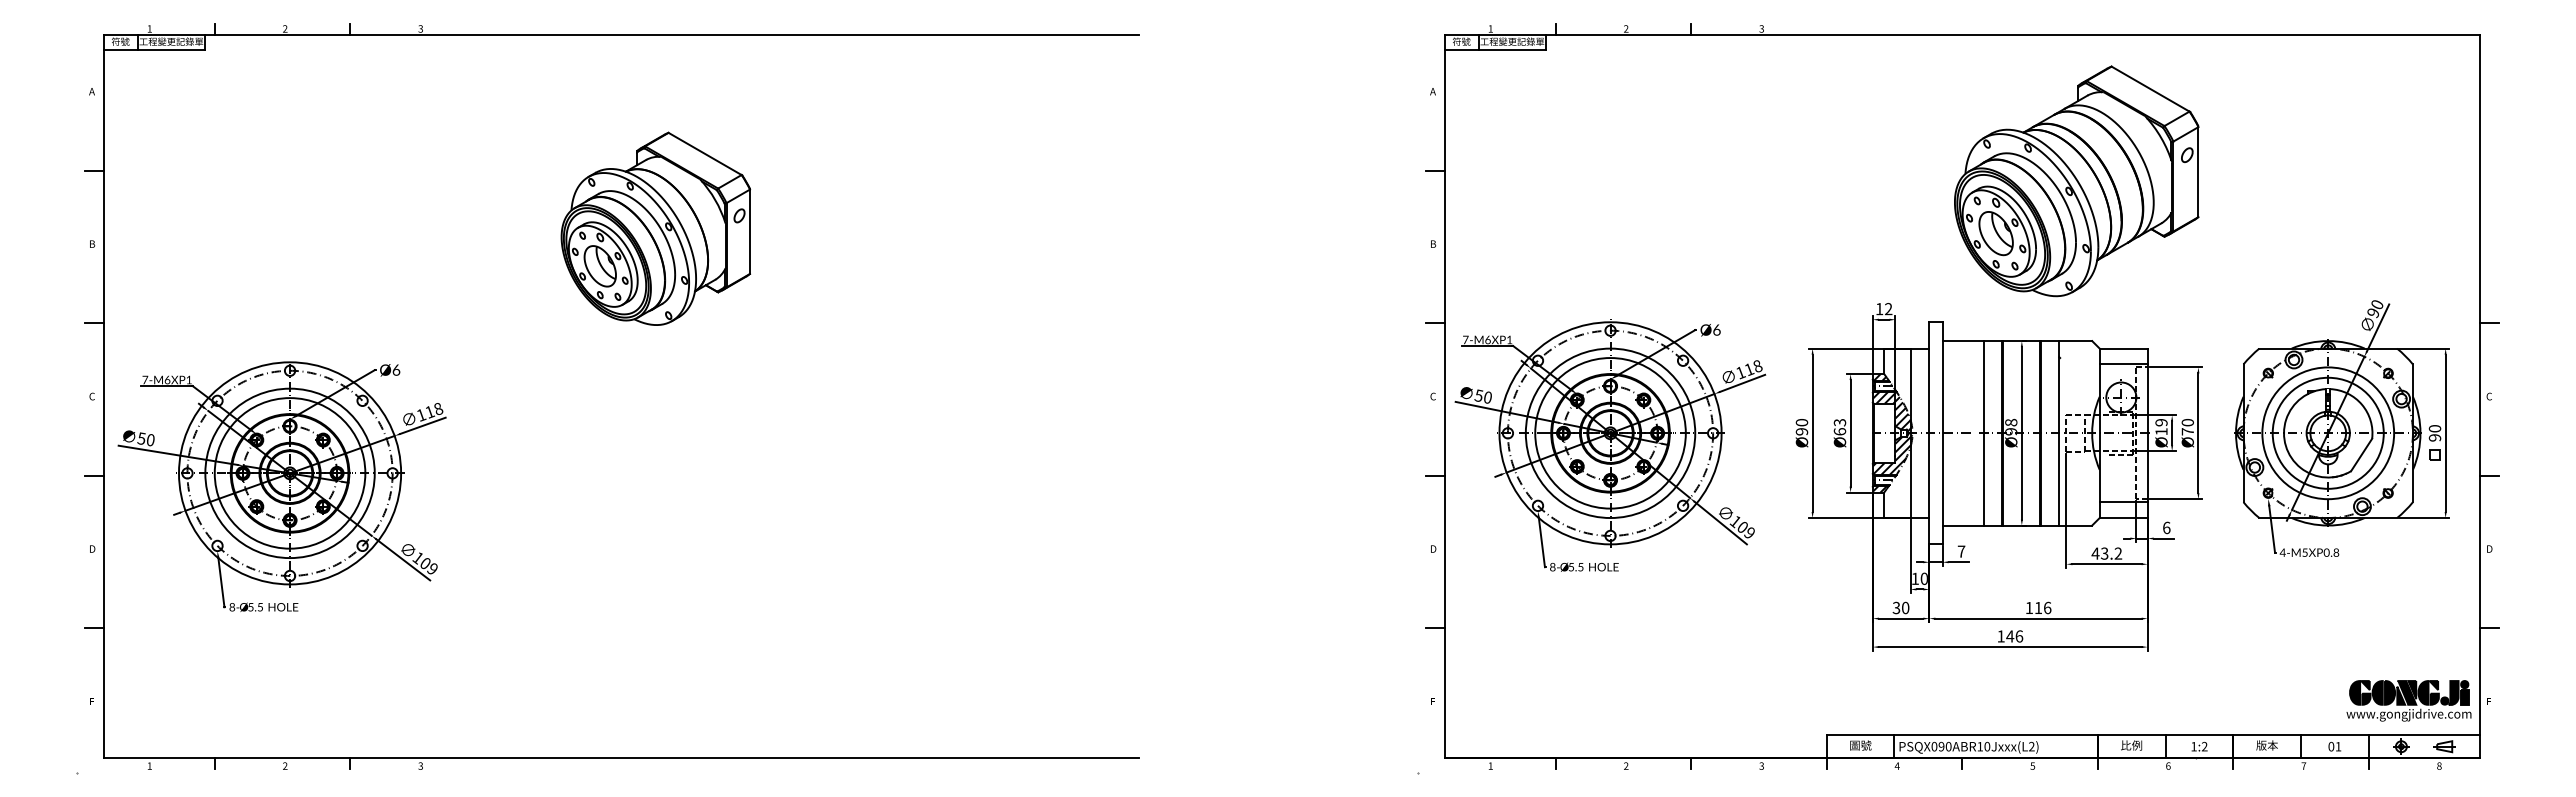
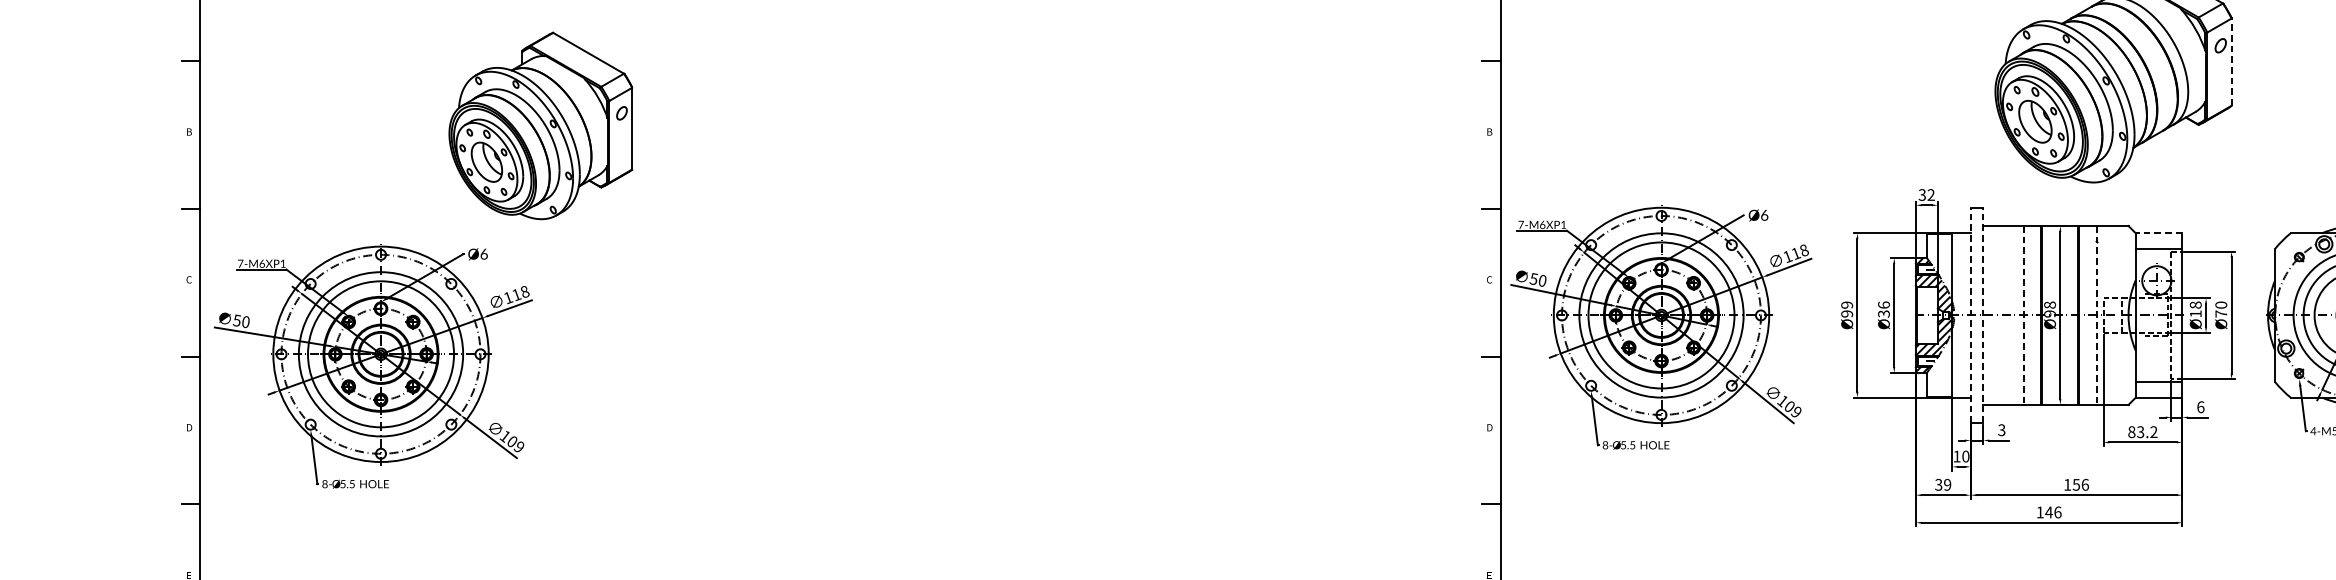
line: (2198, 172) -> (2231, 62), solid -> dashed
part: (655, 228) -> (540, 125), moved
text: (1879, 308) -> (1922, 194), 12 -> 32
line: (2123, 348) -> (2158, 233), solid -> dashed
text: (1802, 422) -> (1847, 304), Ø90 -> Ø99
text: (2161, 422) -> (2195, 304), Ø19 -> Ø18
text: (1839, 426) -> (1883, 308), Ø63 -> Ø36
line: (1929, 432) -> (1970, 314), solid -> dashed
line: (1942, 432) -> (1983, 314), solid -> dashed
line: (1983, 433) -> (2023, 315), solid -> dashed
line: (2059, 433) -> (2096, 315), solid -> dashed
text: (1961, 551) -> (2001, 430), 7 -> 3
text: (2095, 553) -> (2131, 432), 43.2 -> 83.2
text: (1905, 608) -> (1947, 485), 30 -> 39
text: (2038, 608) -> (2076, 485), 116 -> 156

